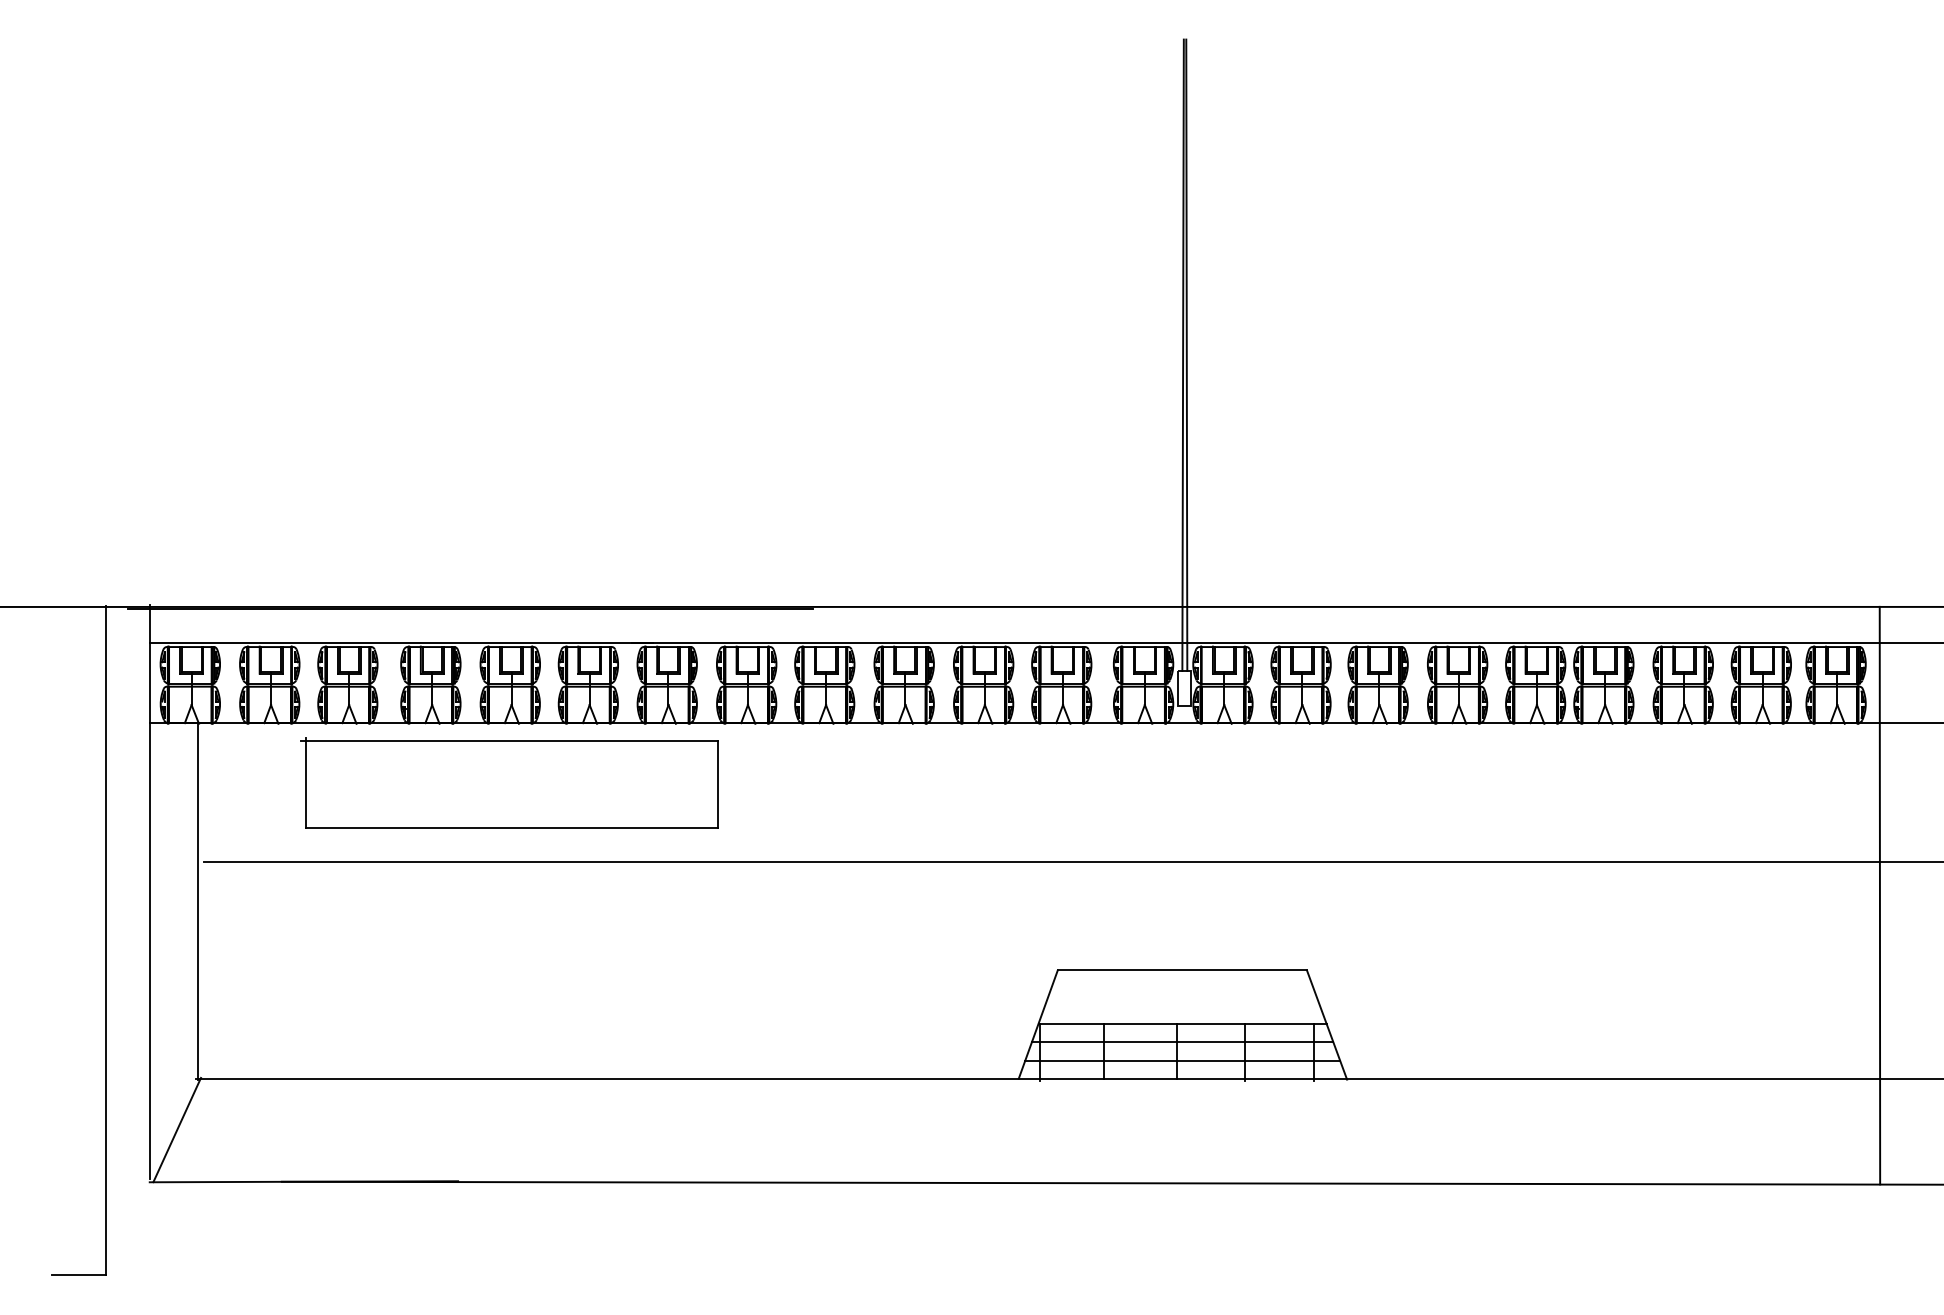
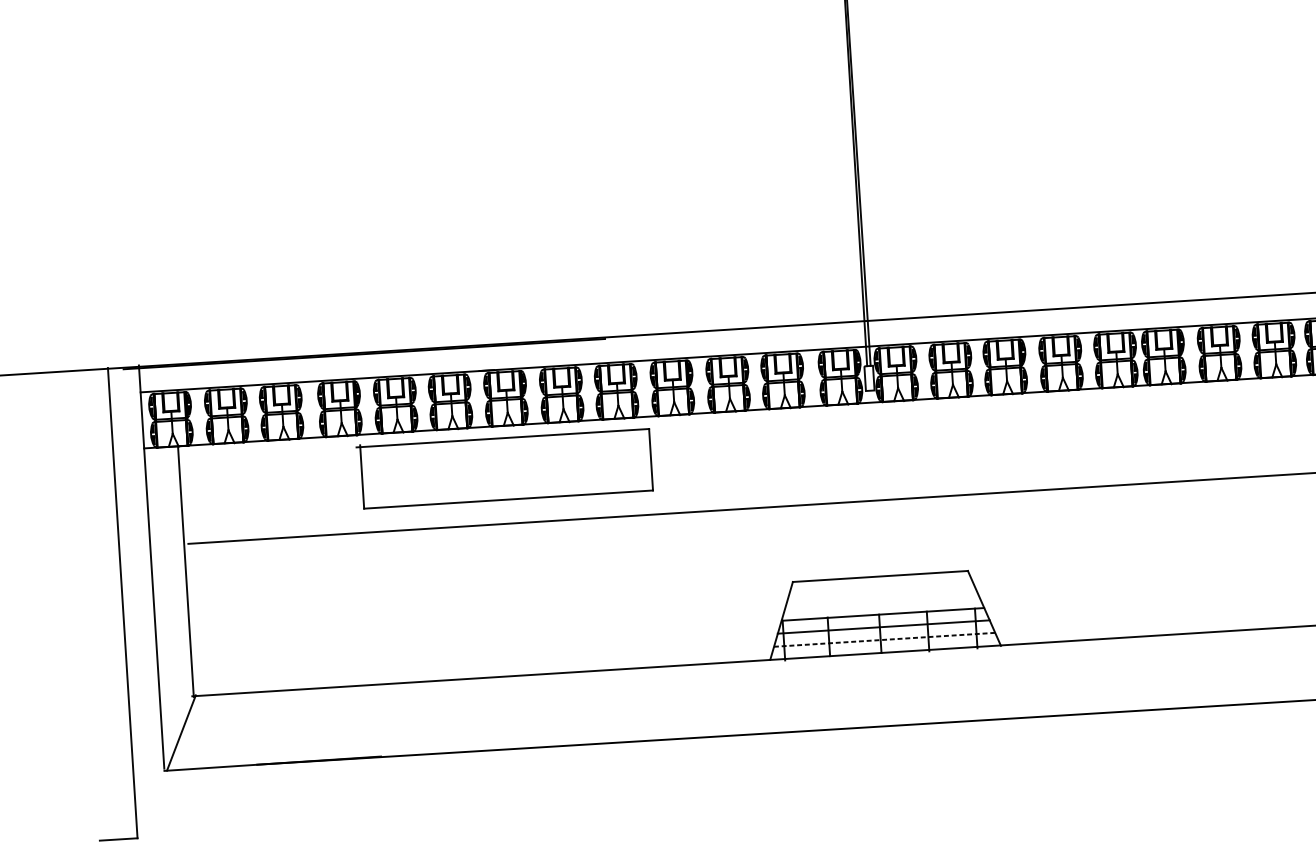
part: (509, 782) -> (504, 467), moved
line: (1182, 1060) -> (884, 639), solid -> dashed

